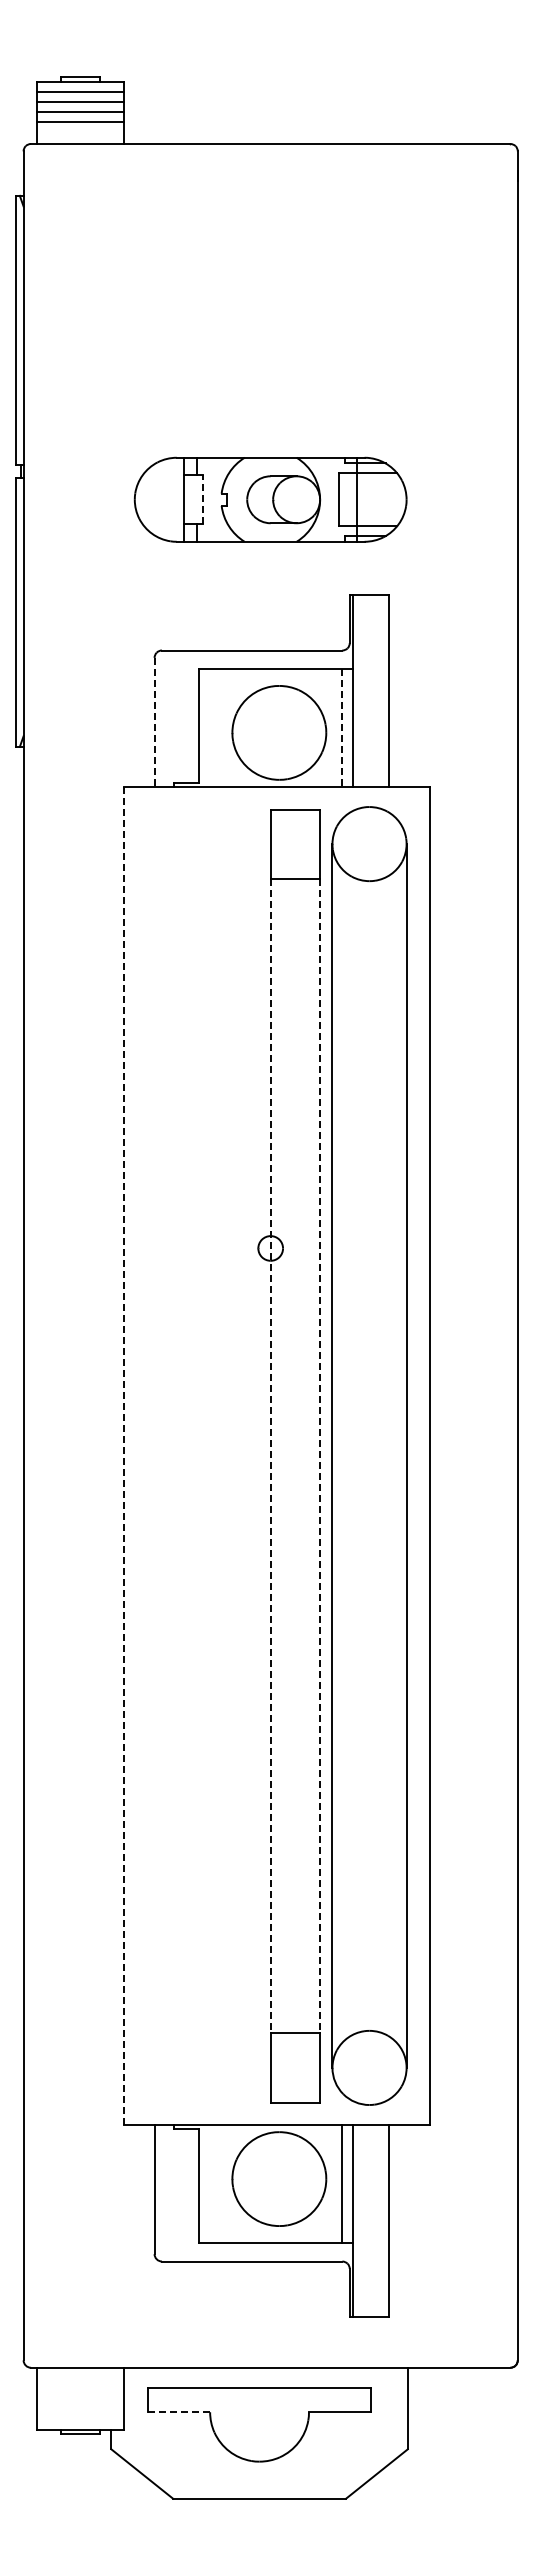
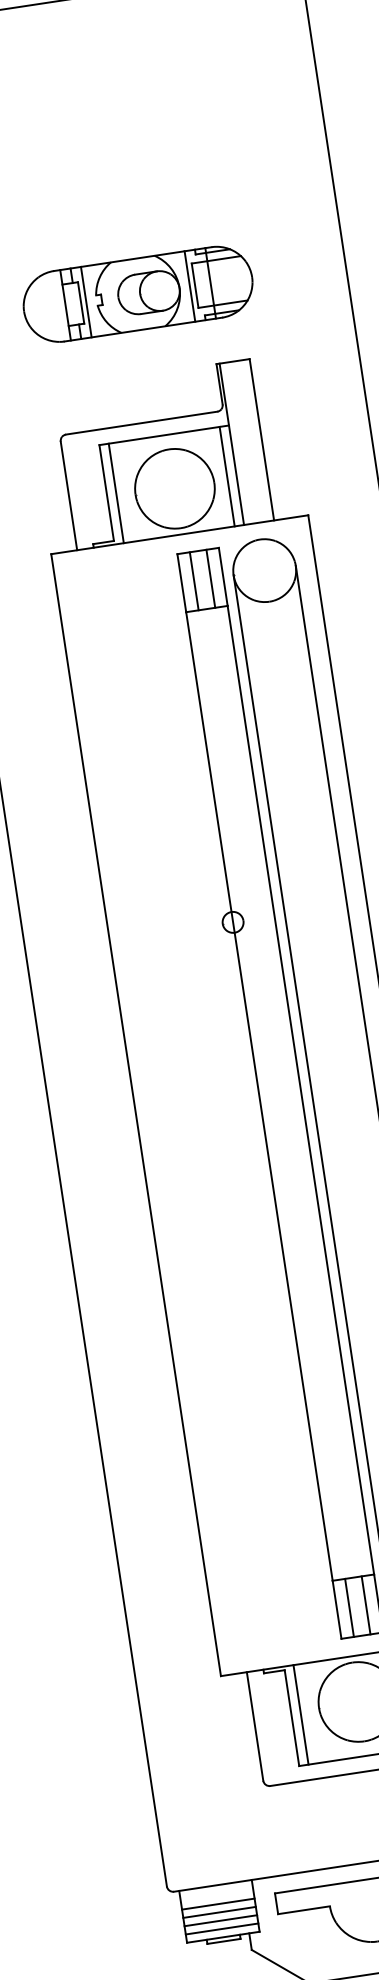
line: (202, 499) -> (80, 302), dashed -> solid
line: (208, 499) -> (85, 302), added
line: (332, 499) -> (189, 286), added
line: (154, 722) -> (68, 495), dashed -> solid
line: (210, 727) -> (116, 493), added
line: (342, 728) -> (227, 477), dashed -> solid
line: (285, 843) -> (194, 580), added
line: (305, 843) -> (210, 578), added
line: (123, 1456) -> (136, 1115), dashed -> solid
line: (270, 1456) -> (259, 1096), dashed -> solid
line: (320, 1456) -> (301, 1090), dashed -> solid
line: (285, 2067) -> (349, 1607), added
line: (305, 2067) -> (366, 1605), added
line: (210, 2183) -> (301, 1714), added
line: (80, 2390) -> (218, 1904), added
line: (80, 2399) -> (219, 1912), added
line: (80, 2409) -> (220, 1920), added
line: (179, 2412) -> (304, 1910), dashed -> solid
line: (80, 2419) -> (222, 1928), added

